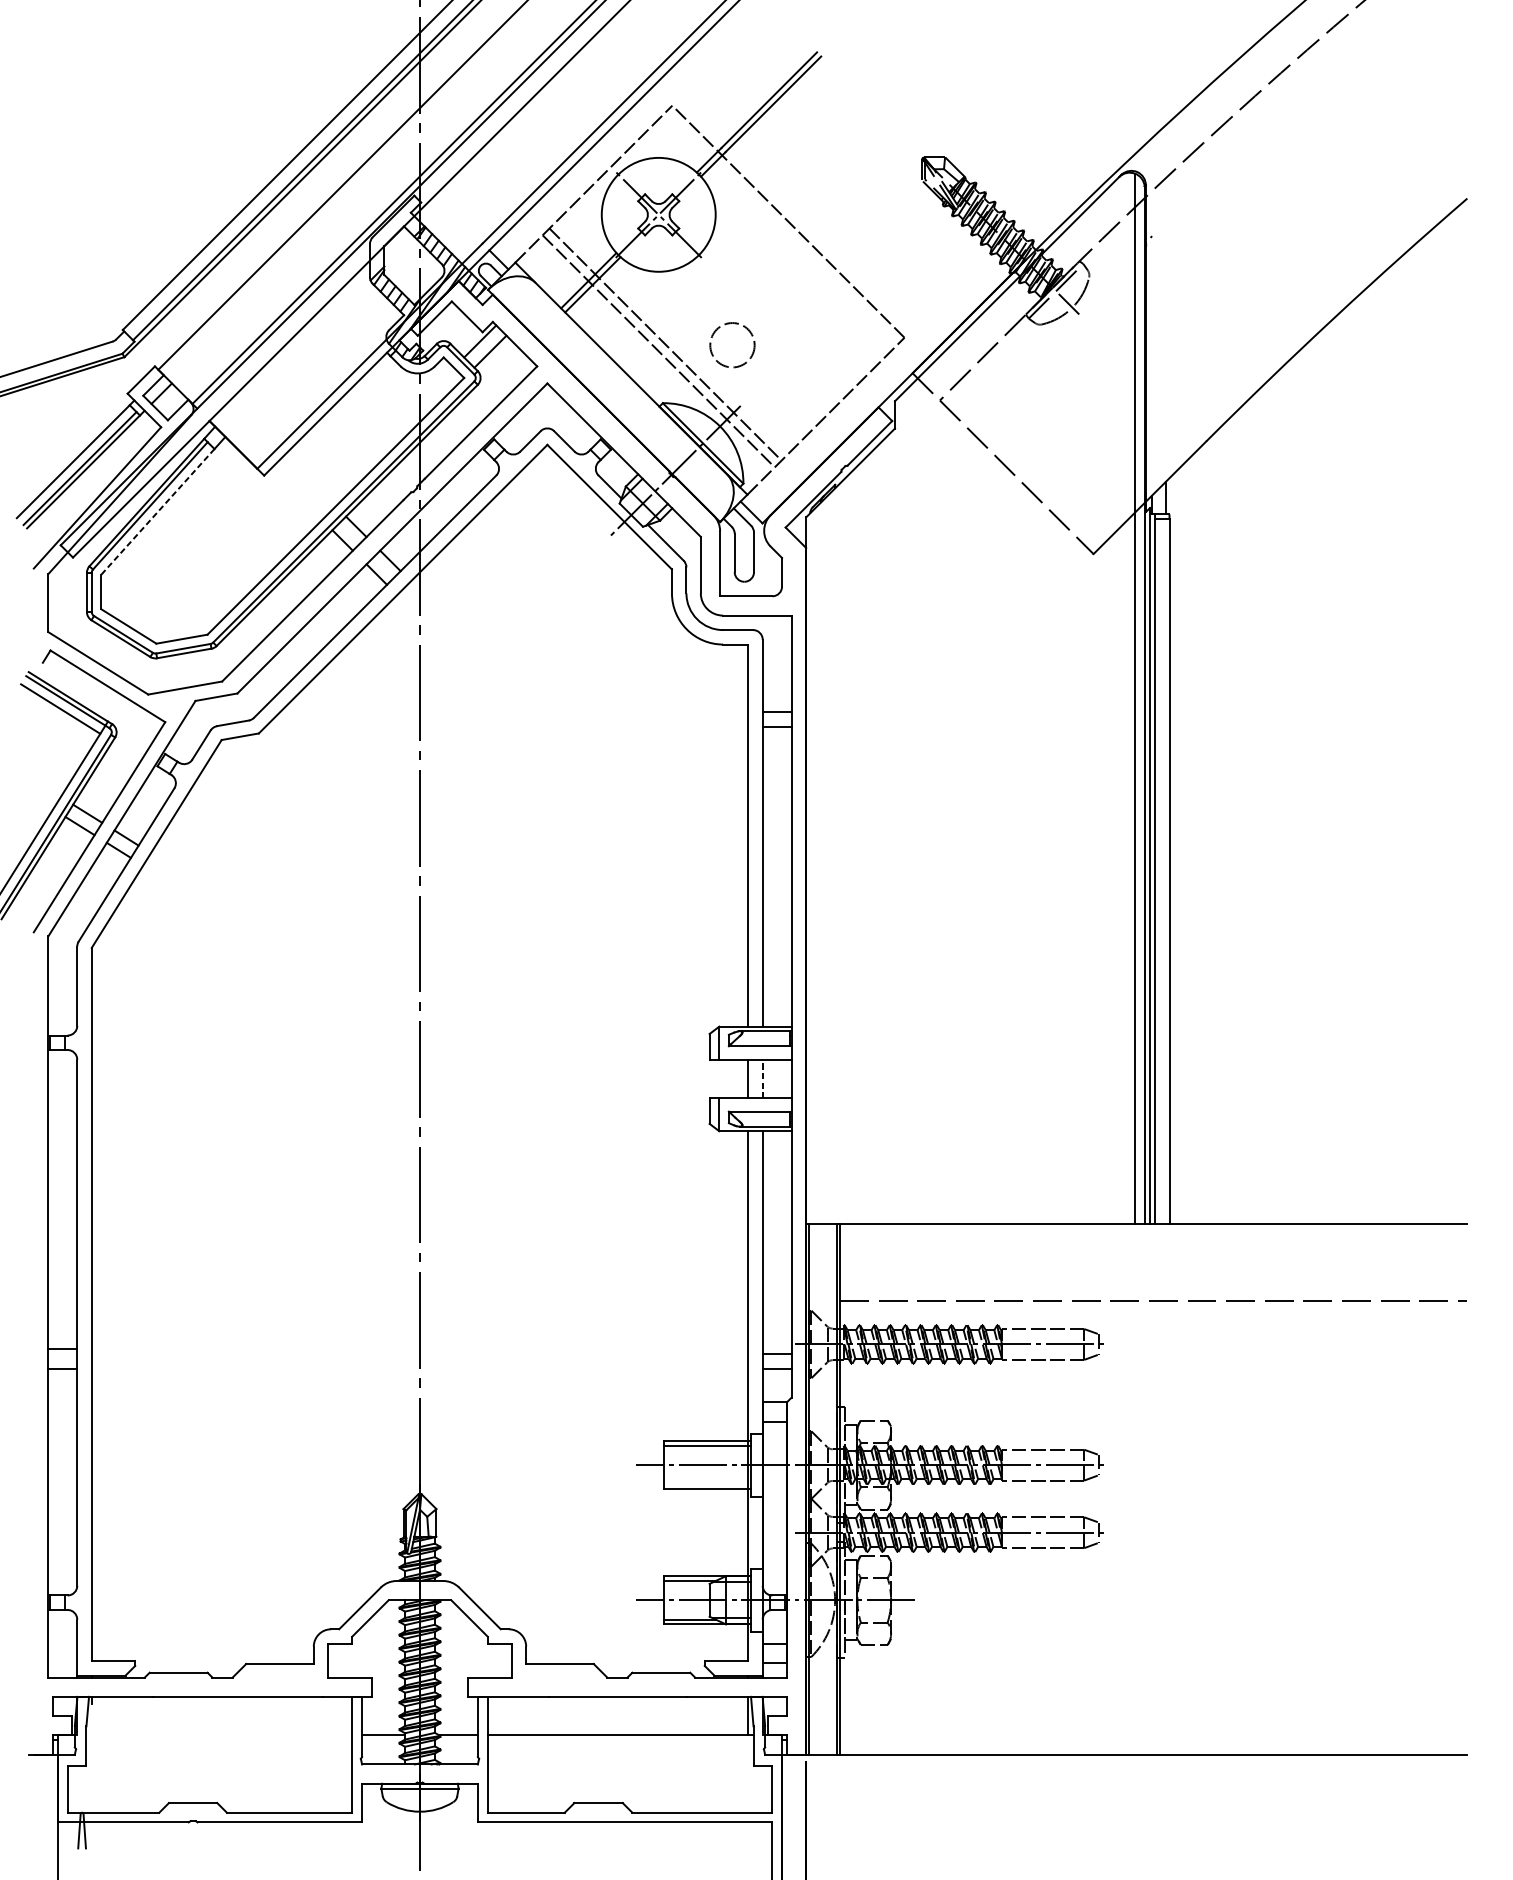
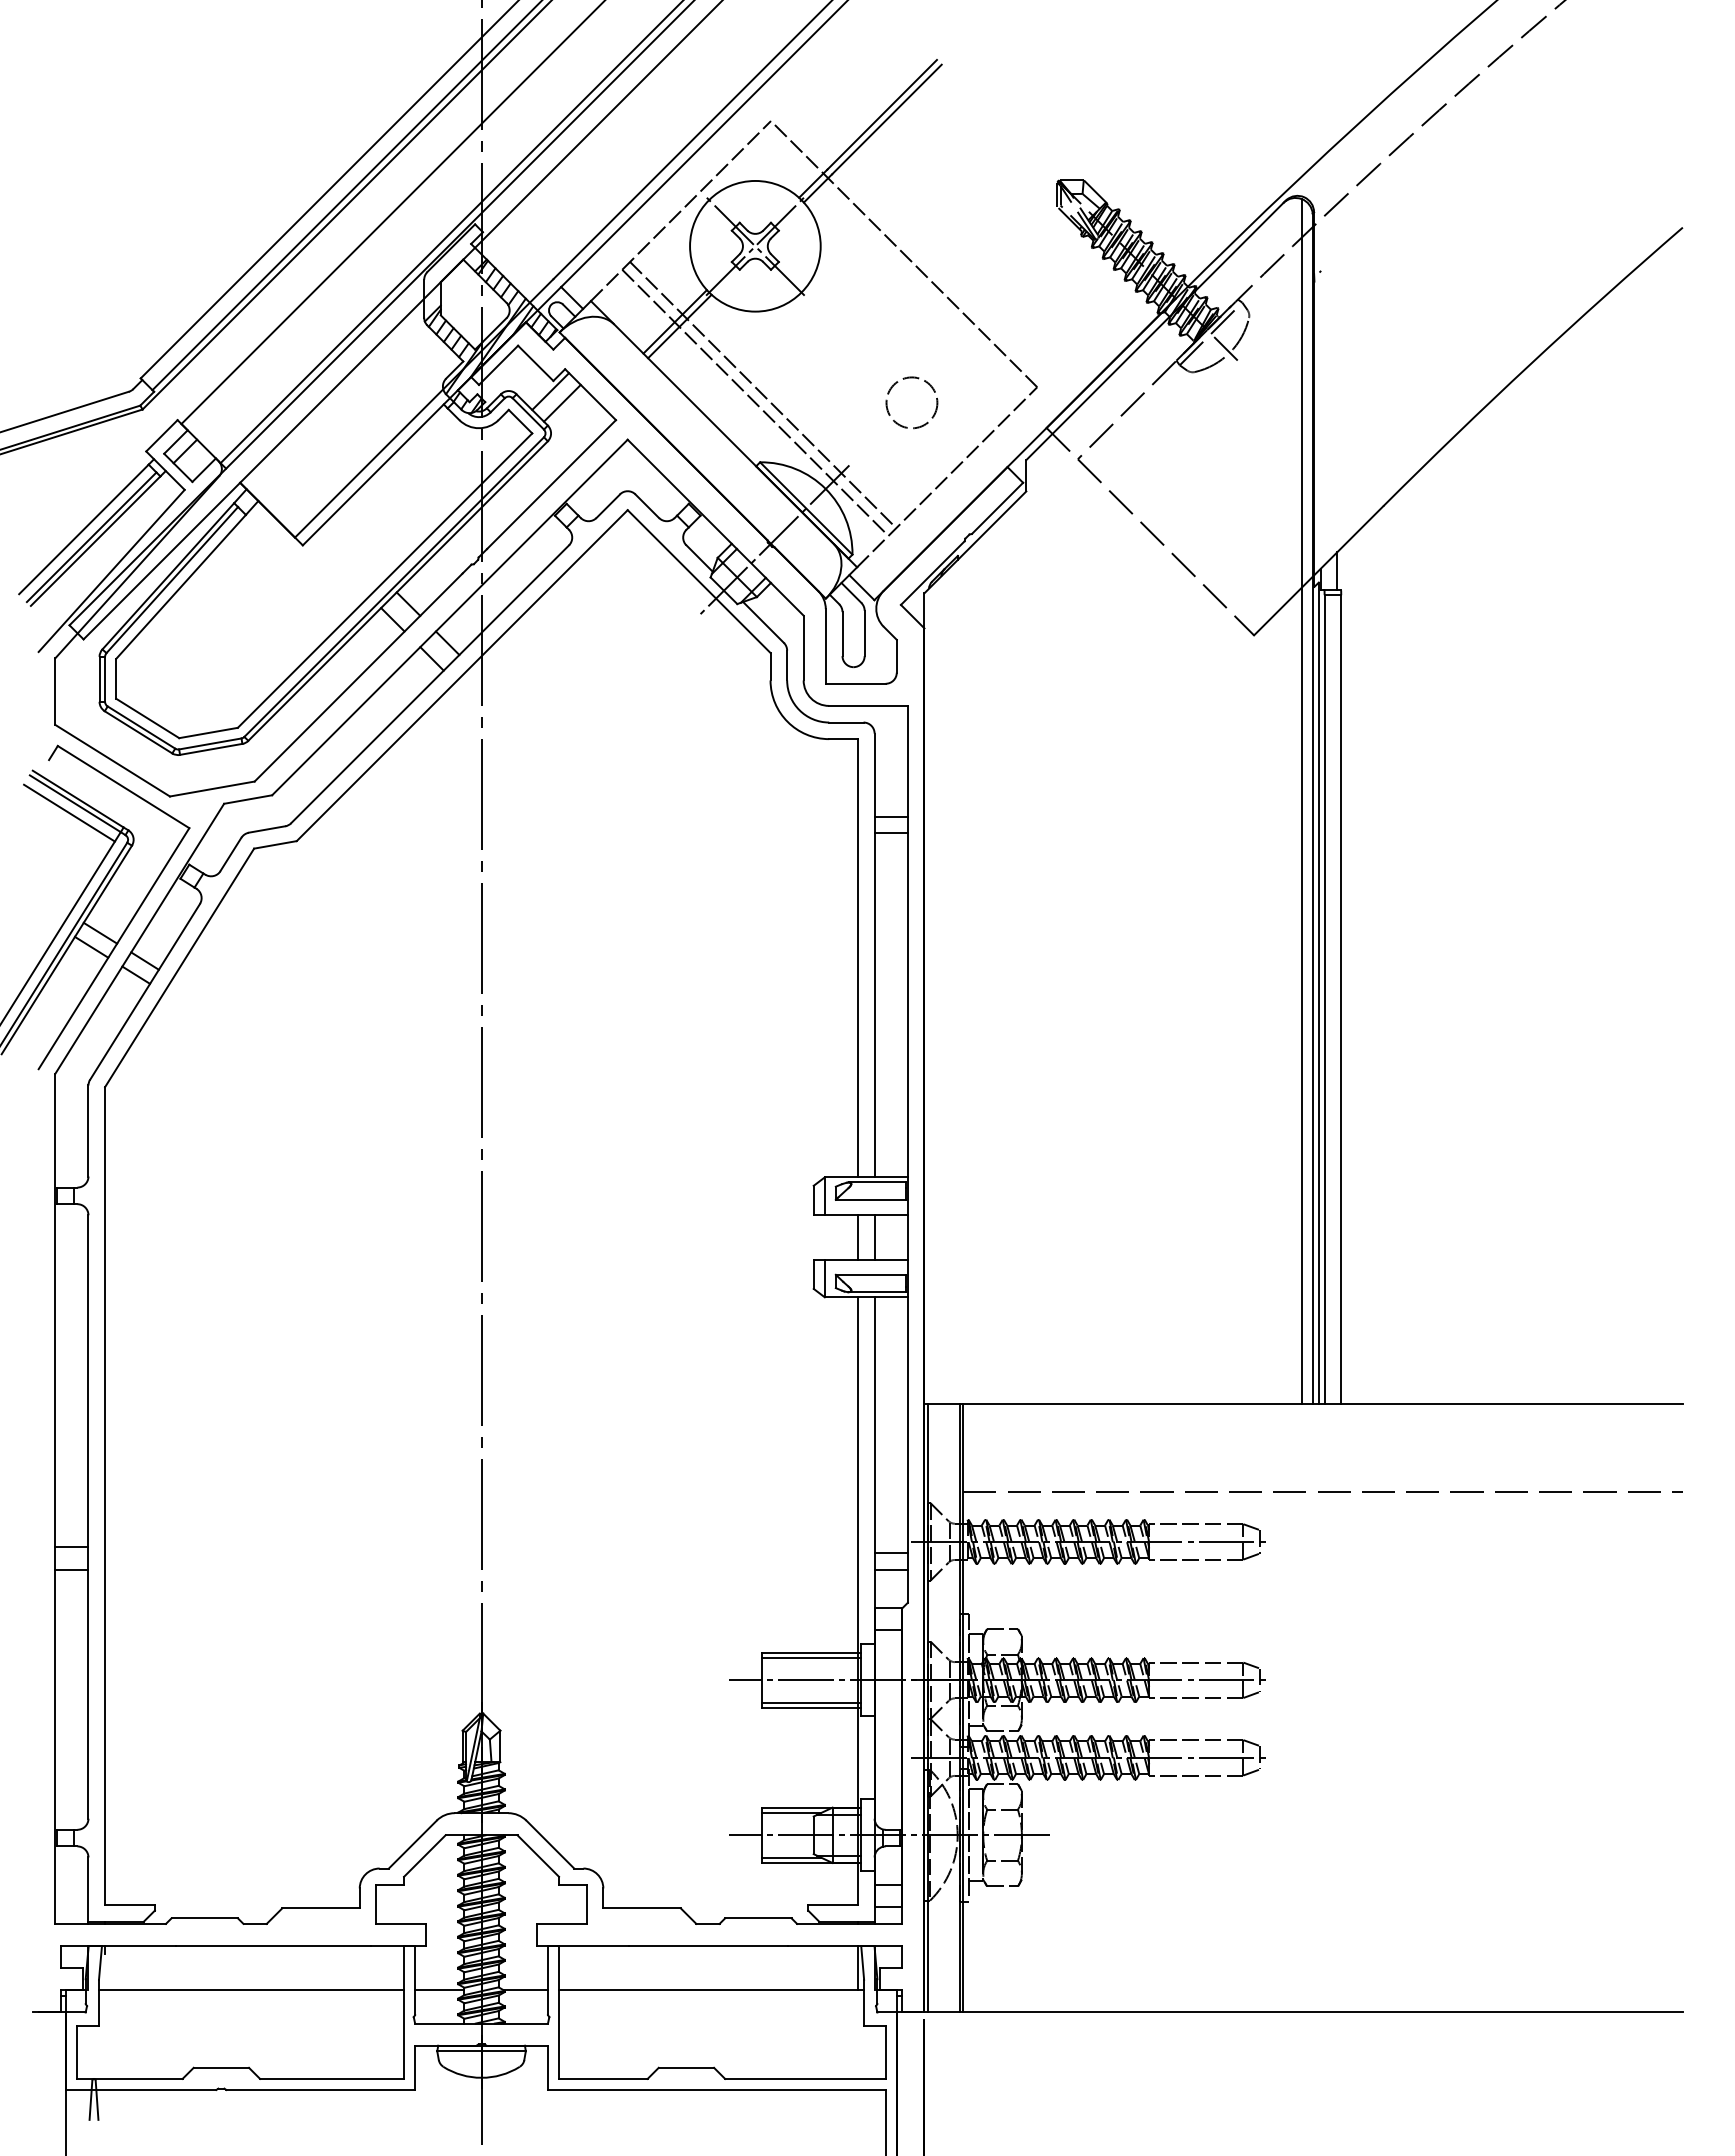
circle: (732, 344) -> (911, 402), moved
line: (158, 511) -> (181, 586), dashed -> solid
line: (762, 1078) -> (874, 1236), dashed -> solid
line: (707, 1484) -> (811, 1702), added
line: (219, 1735) -> (251, 1990), added

